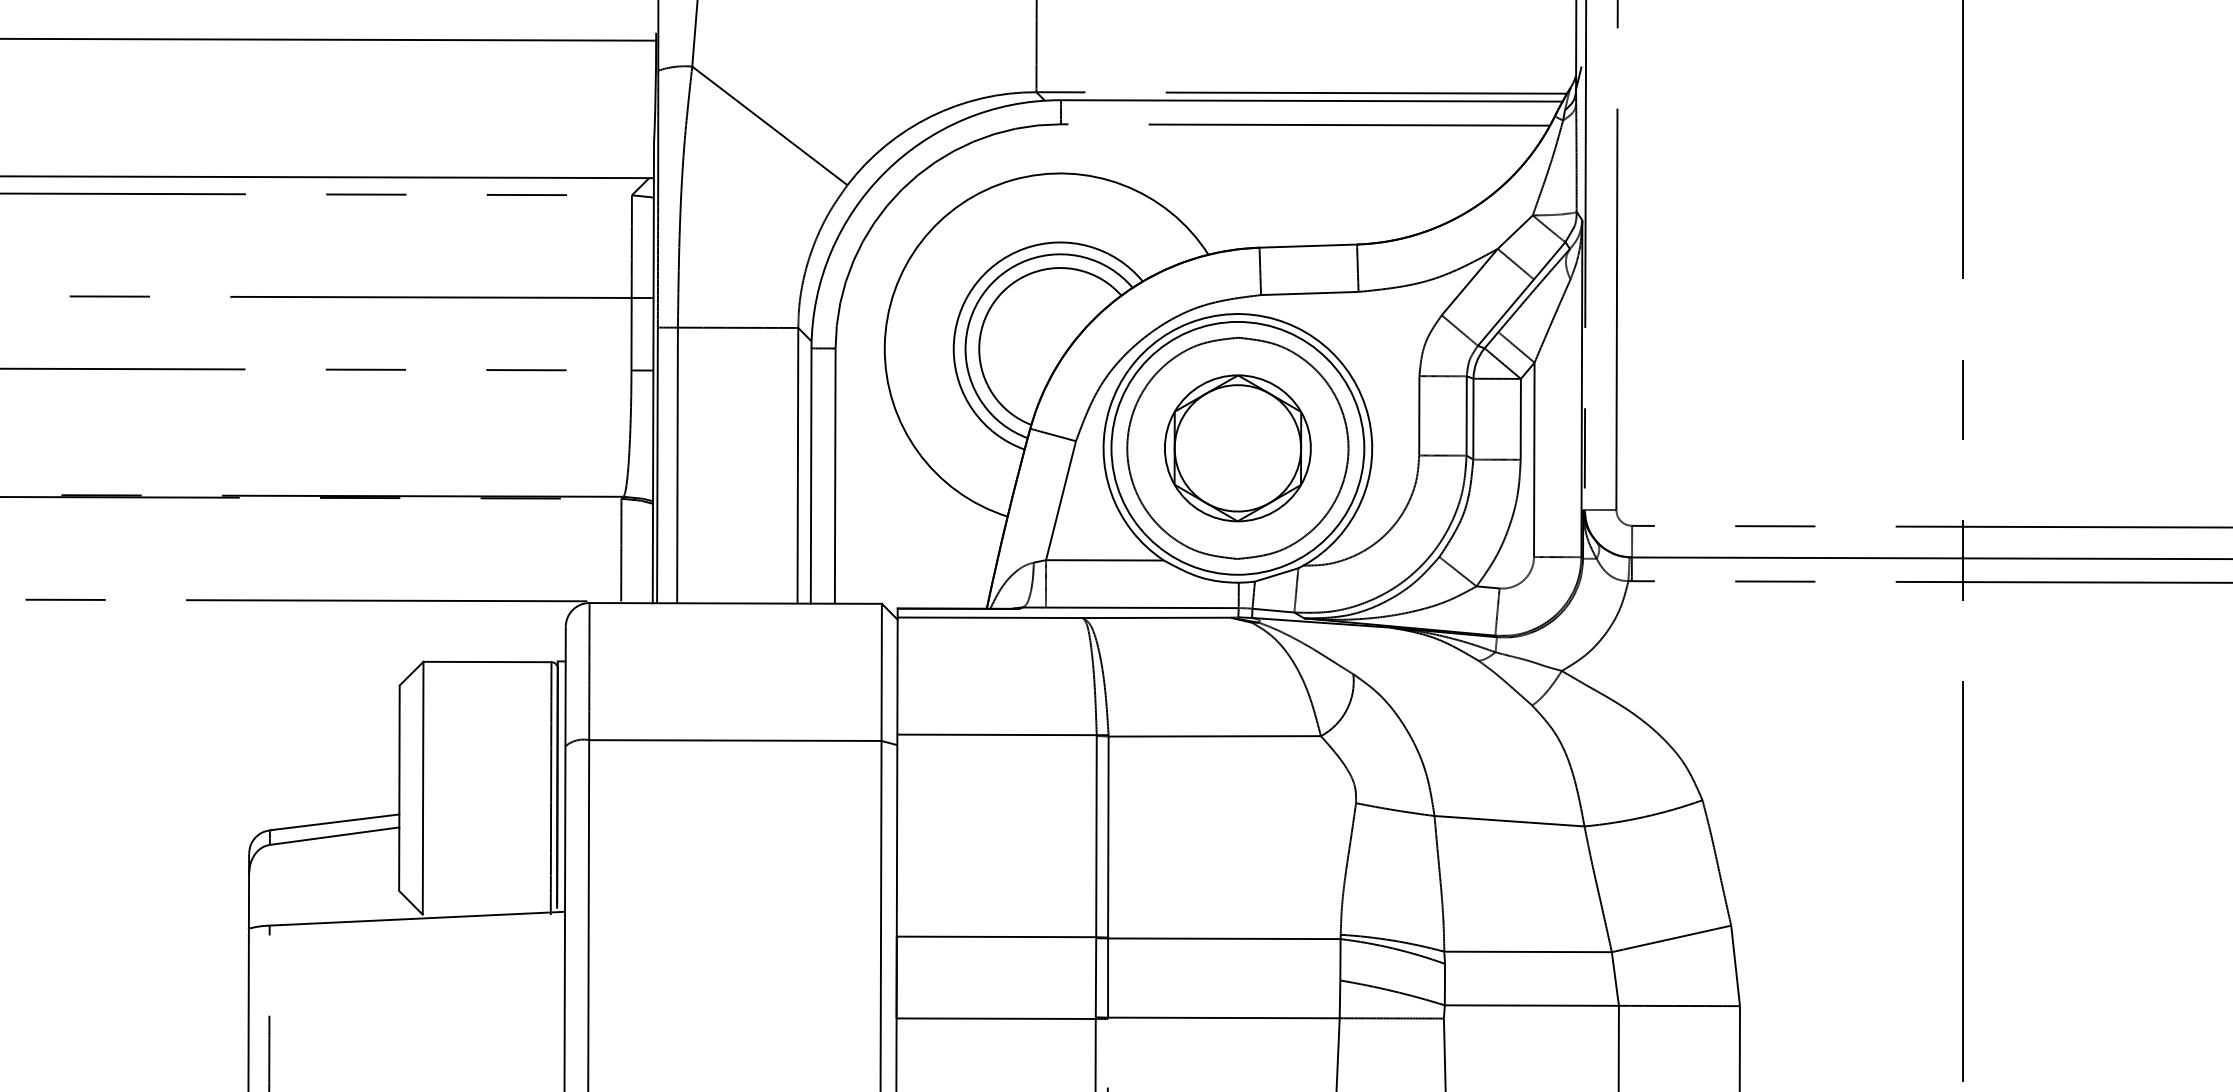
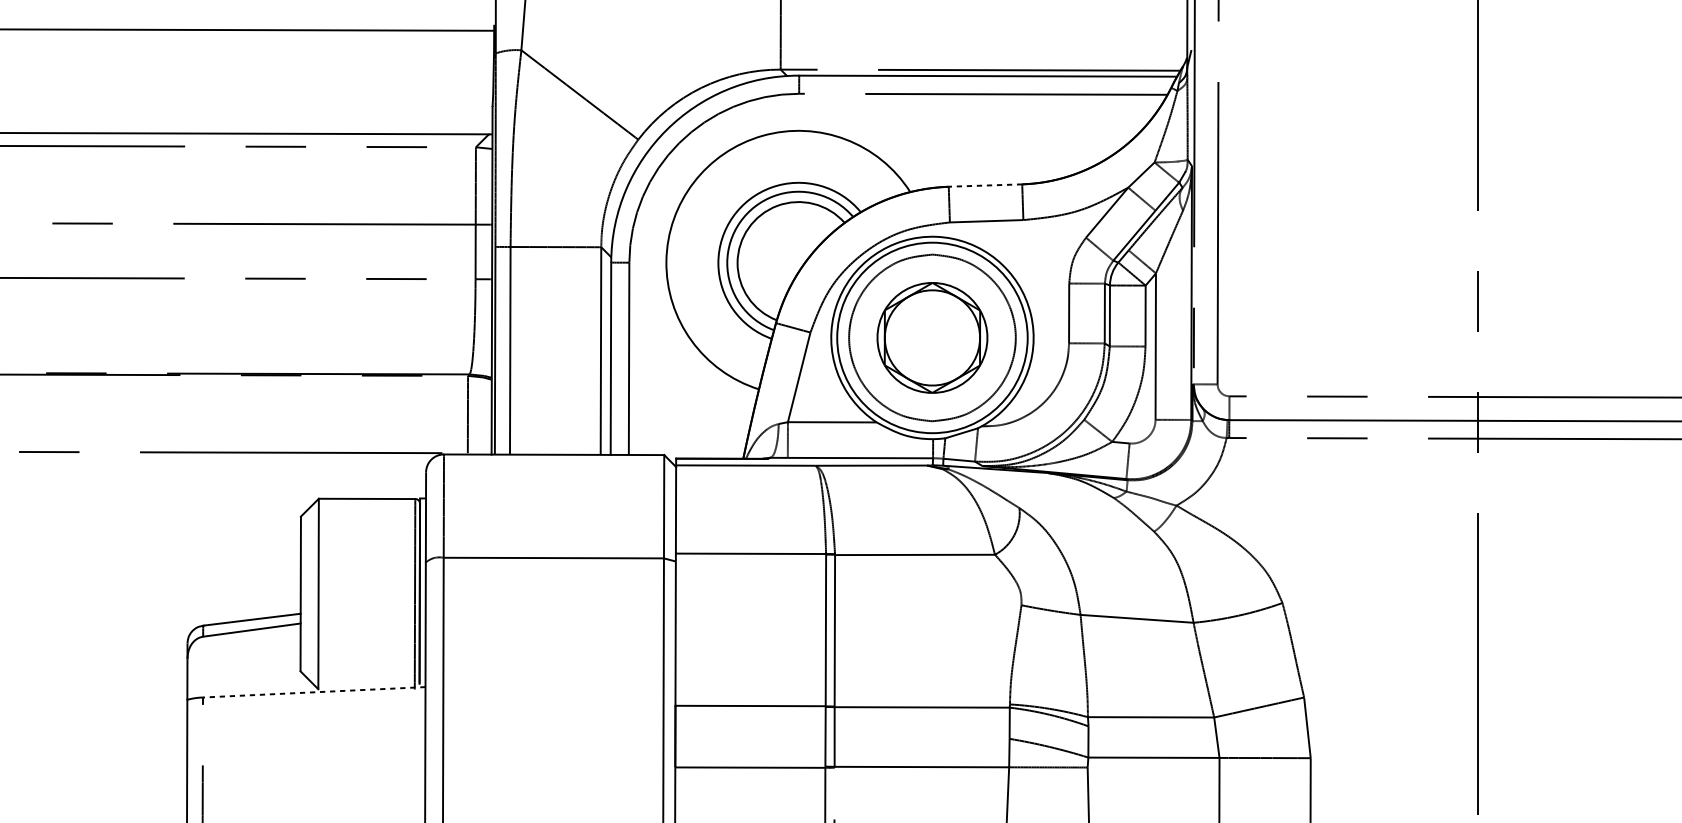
line: (1308, 246) -> (985, 185), solid -> dashed
line: (417, 918) -> (314, 692), solid -> dashed

